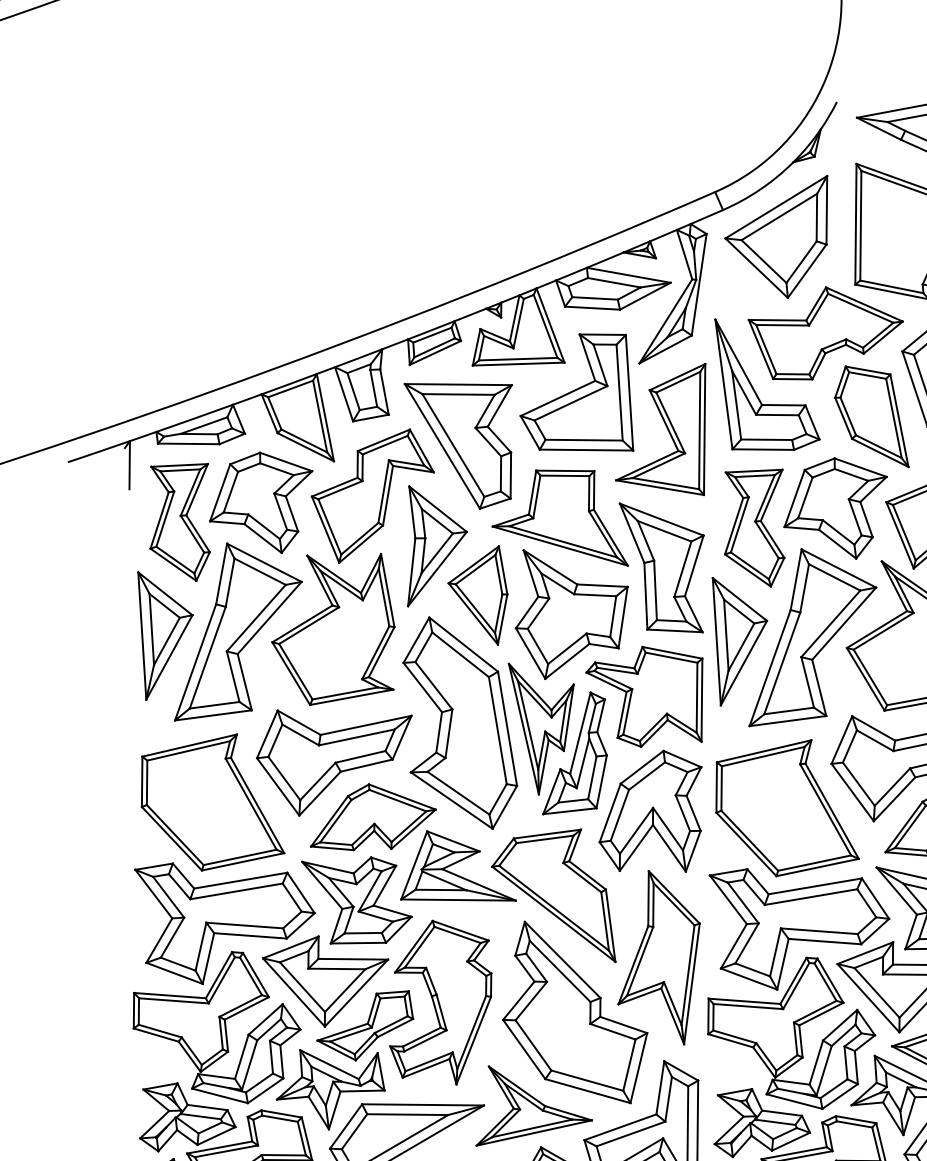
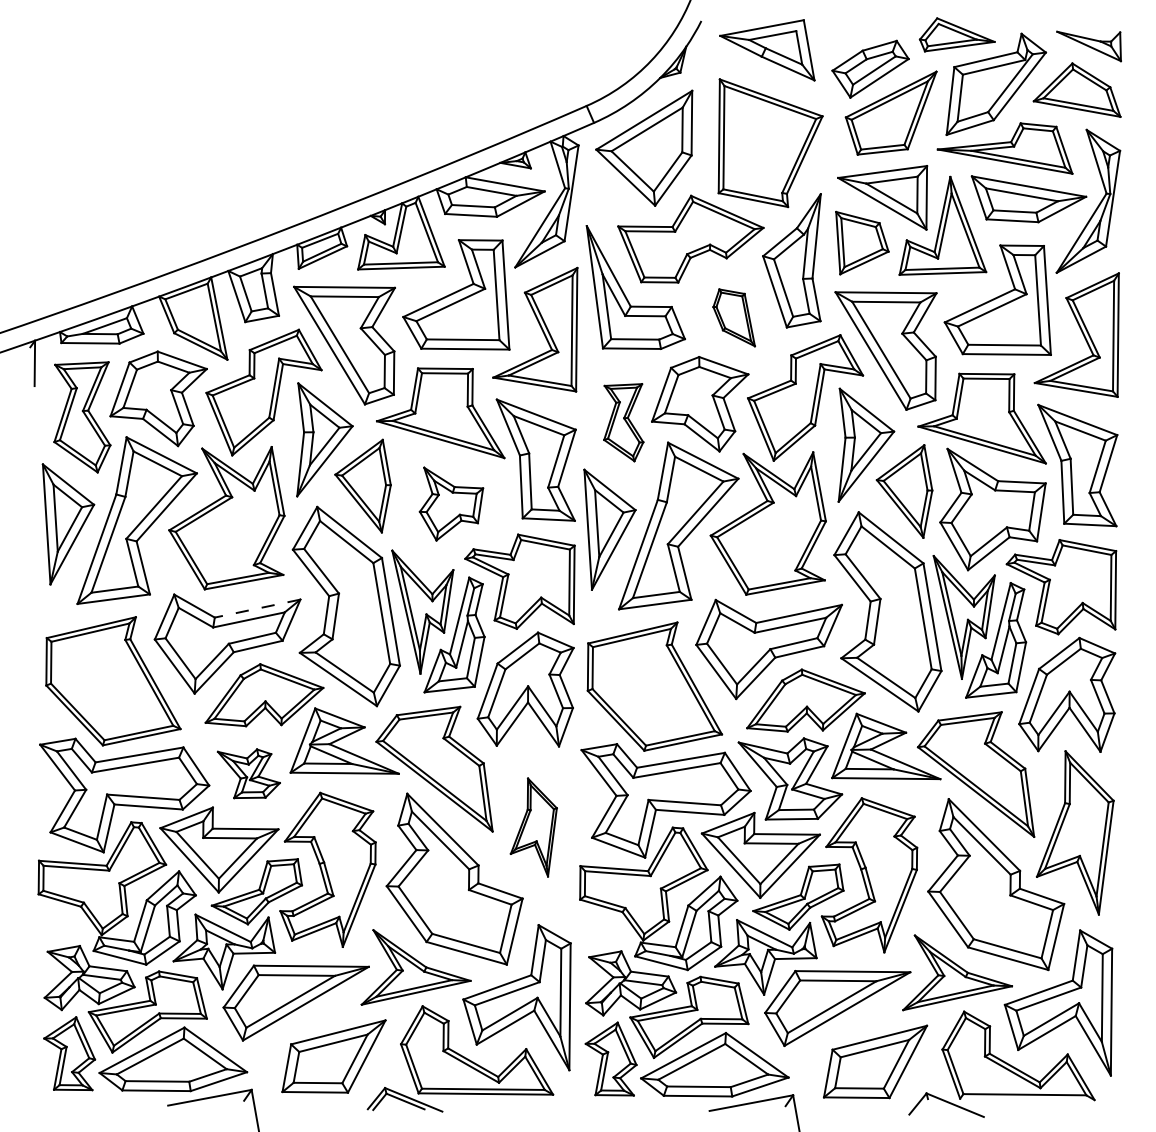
part: (870, 416) -> (733, 317), size x0.6
part: (754, 527) -> (623, 422), size x0.7
part: (571, 613) -> (451, 503), size x0.6
line: (365, 725) -> (257, 608), solid -> dashed
part: (356, 900) -> (248, 773), size x0.6
part: (658, 957) -> (533, 827), size x0.6

